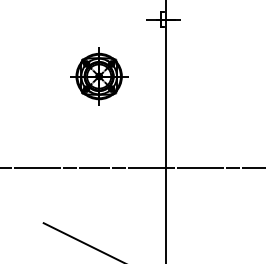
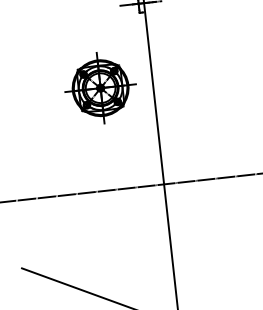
part: (99, 76) -> (101, 88), moved

